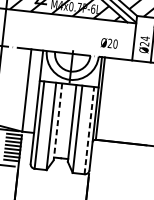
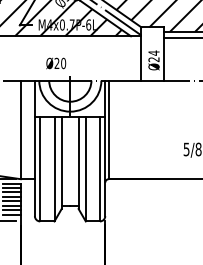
text: (109, 43) -> (56, 63), moved
line: (57, 122) -> (61, 163), dashed -> solid
line: (89, 130) -> (99, 168), dashed -> solid

